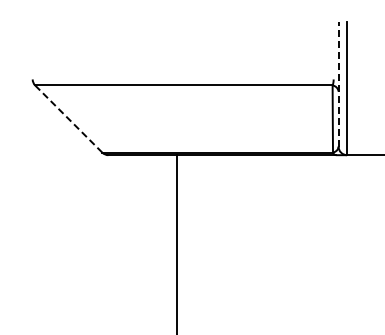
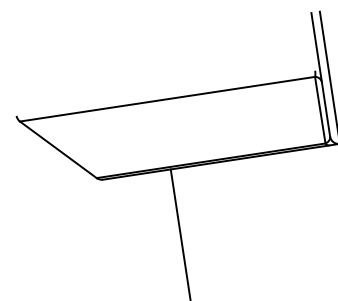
line: (338, 83) -> (320, 74), dashed -> solid
line: (68, 119) -> (58, 150), dashed -> solid

